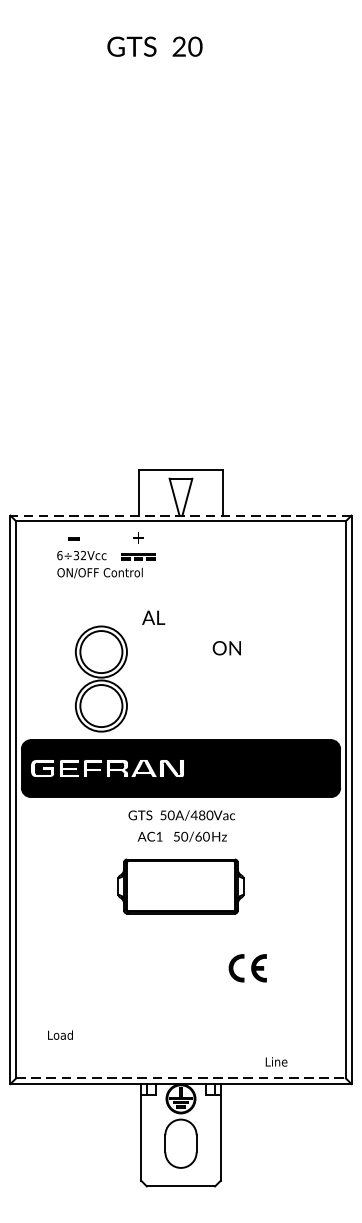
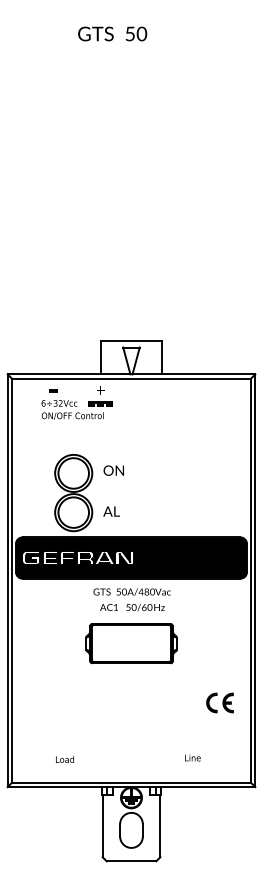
text: (178, 46) -> (129, 33), 20 -> 50
line: (181, 515) -> (131, 374), dashed -> solid
text: (153, 617) -> (111, 511), moved
text: (226, 648) -> (113, 470), moved
part: (247, 967) -> (219, 702), moved
text: (59, 1035) -> (64, 759), moved
text: (276, 1061) -> (192, 757), moved
line: (181, 1077) -> (131, 782), dashed -> solid

